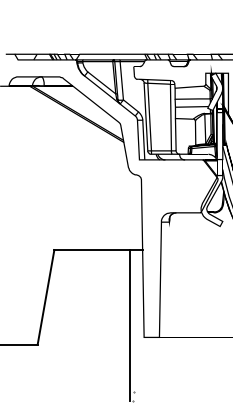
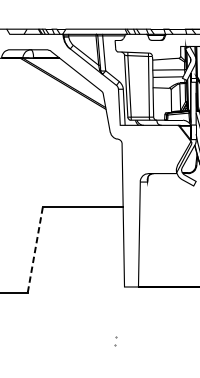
line: (46, 297) -> (35, 250), solid -> dashed
line: (129, 325) -> (111, 276), removed

